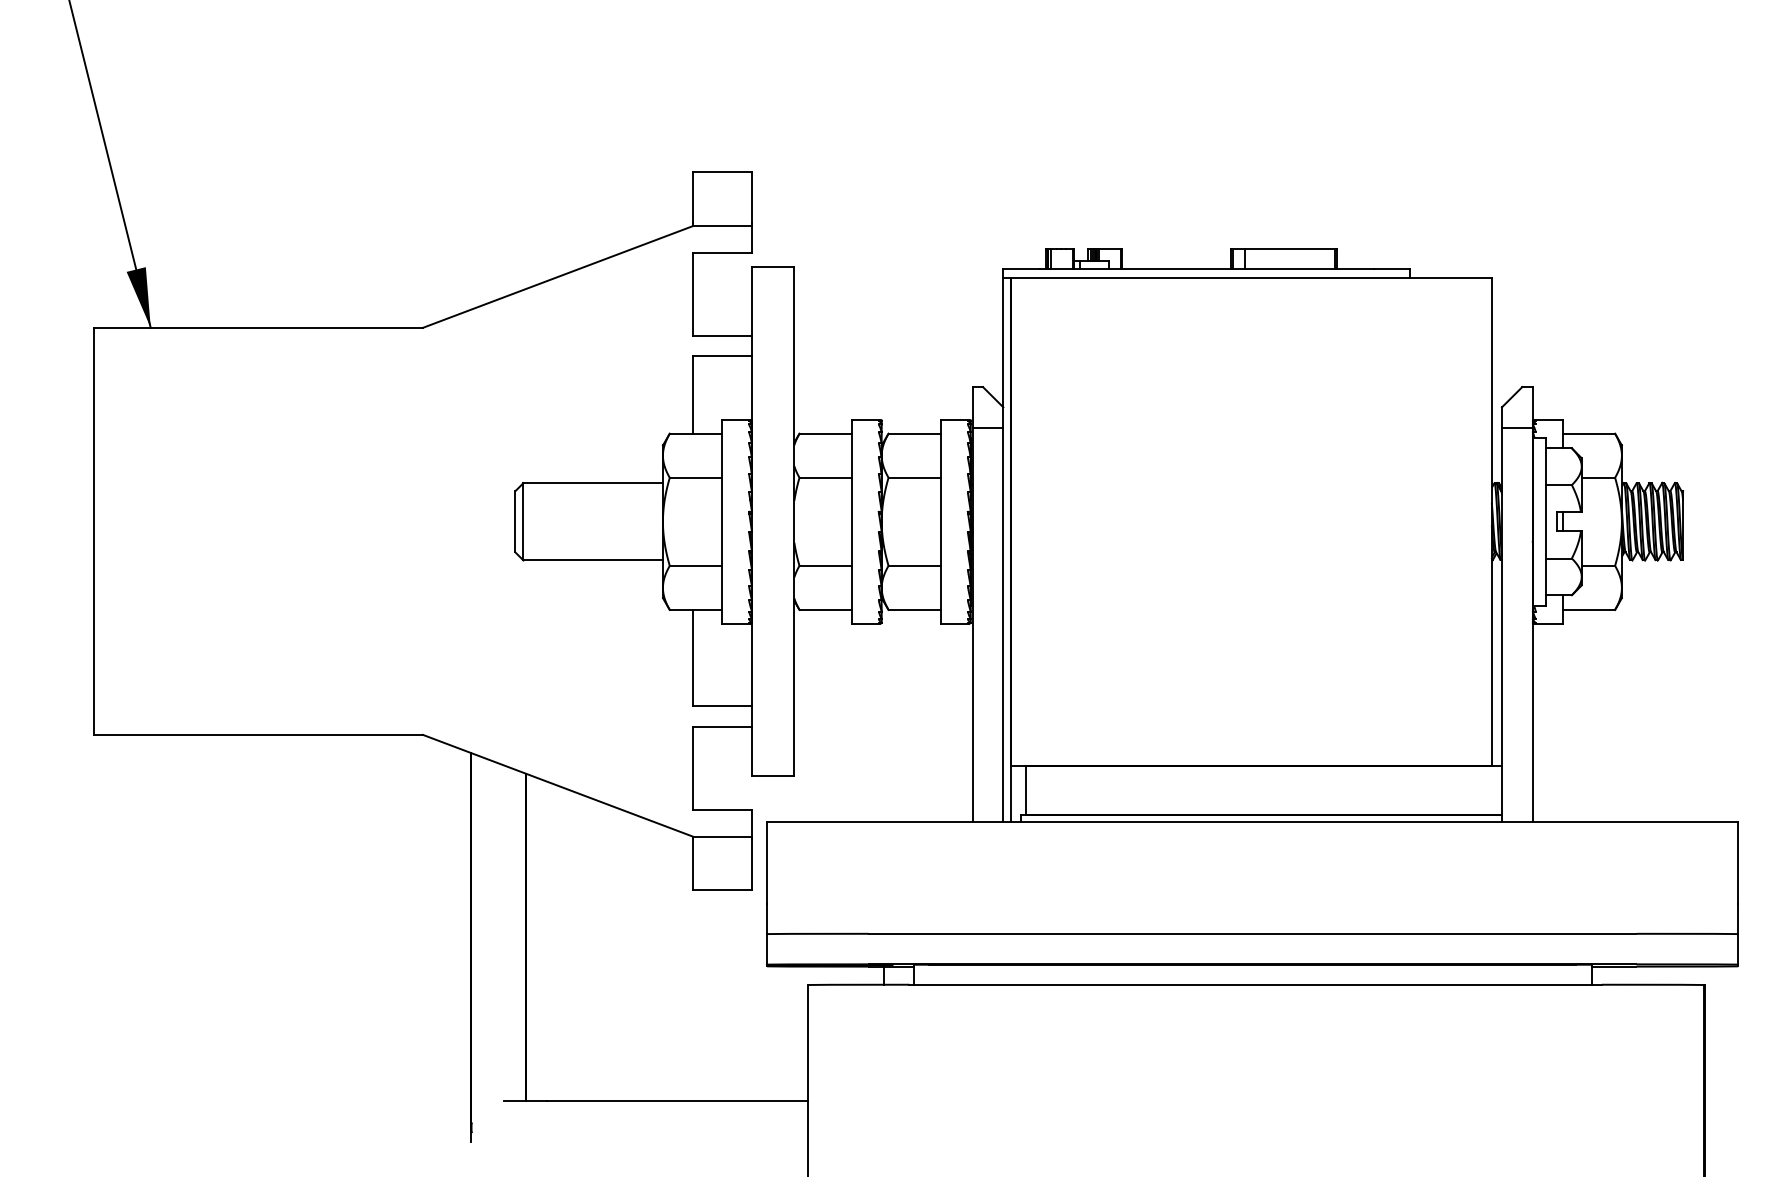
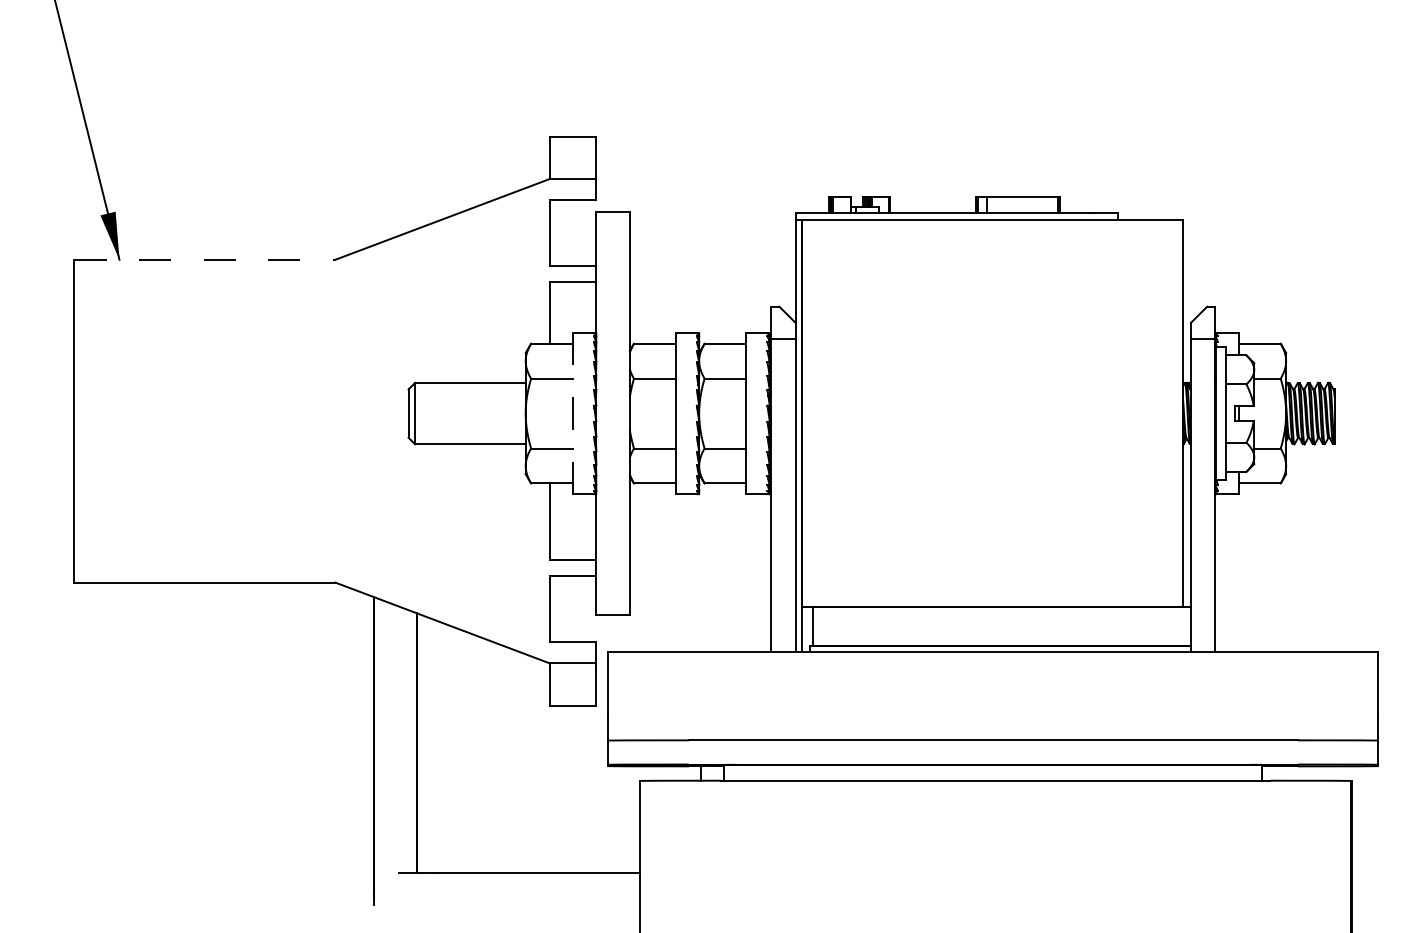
line: (258, 327) -> (204, 259), solid -> dashed
line: (722, 521) -> (572, 413), solid -> dashed

